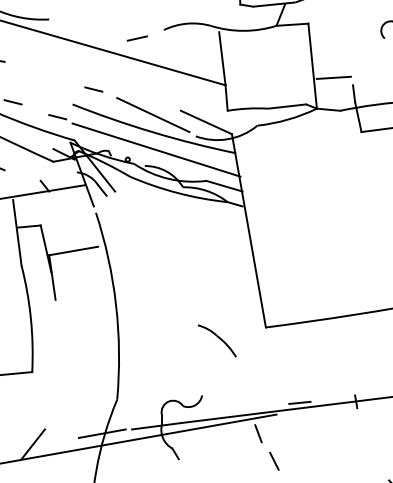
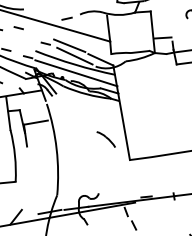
line: (38, 58) -> (18, 28), added
line: (142, 93) -> (69, 45), added
part: (215, 340) -> (105, 139), moved

